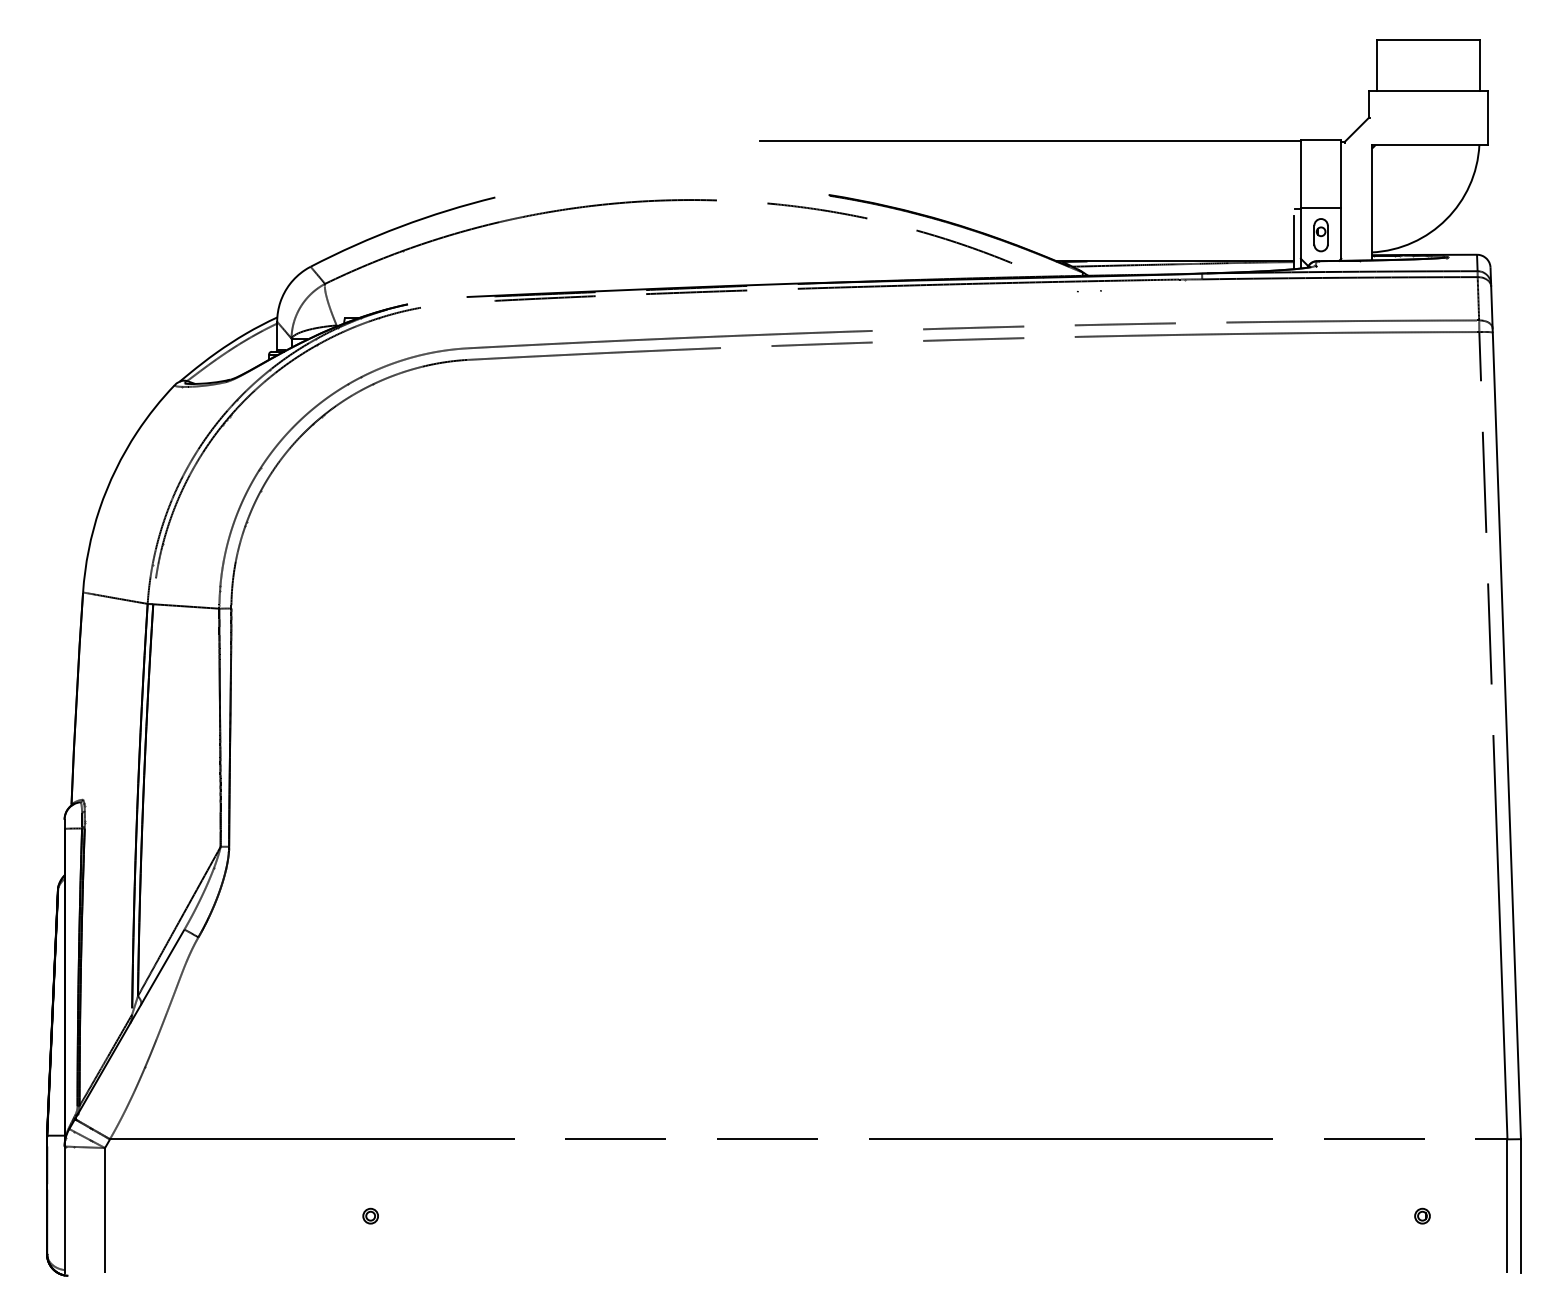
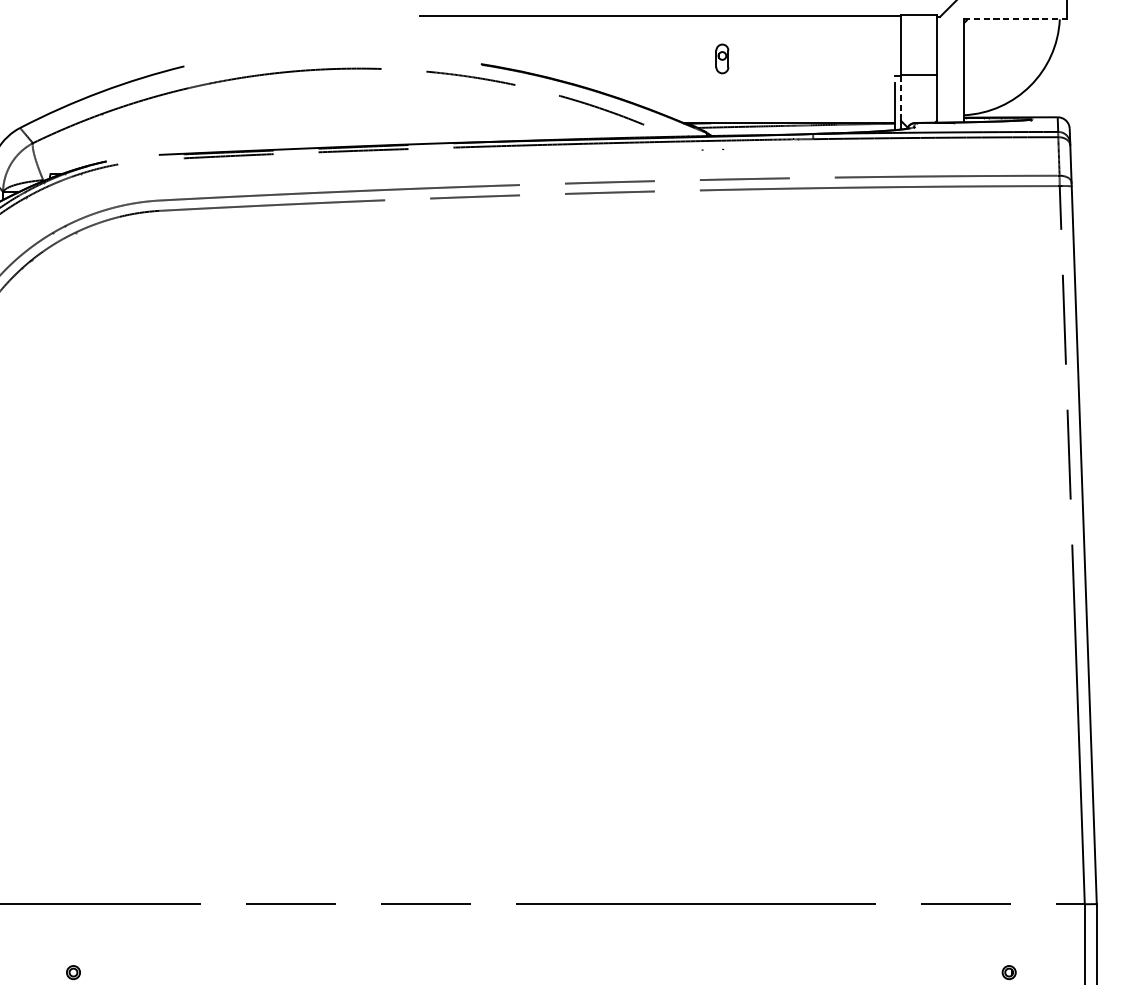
line: (1429, 144) -> (1015, 19), solid -> dashed
line: (1300, 233) -> (900, 98), solid -> dashed
part: (1320, 235) -> (721, 59), moved

